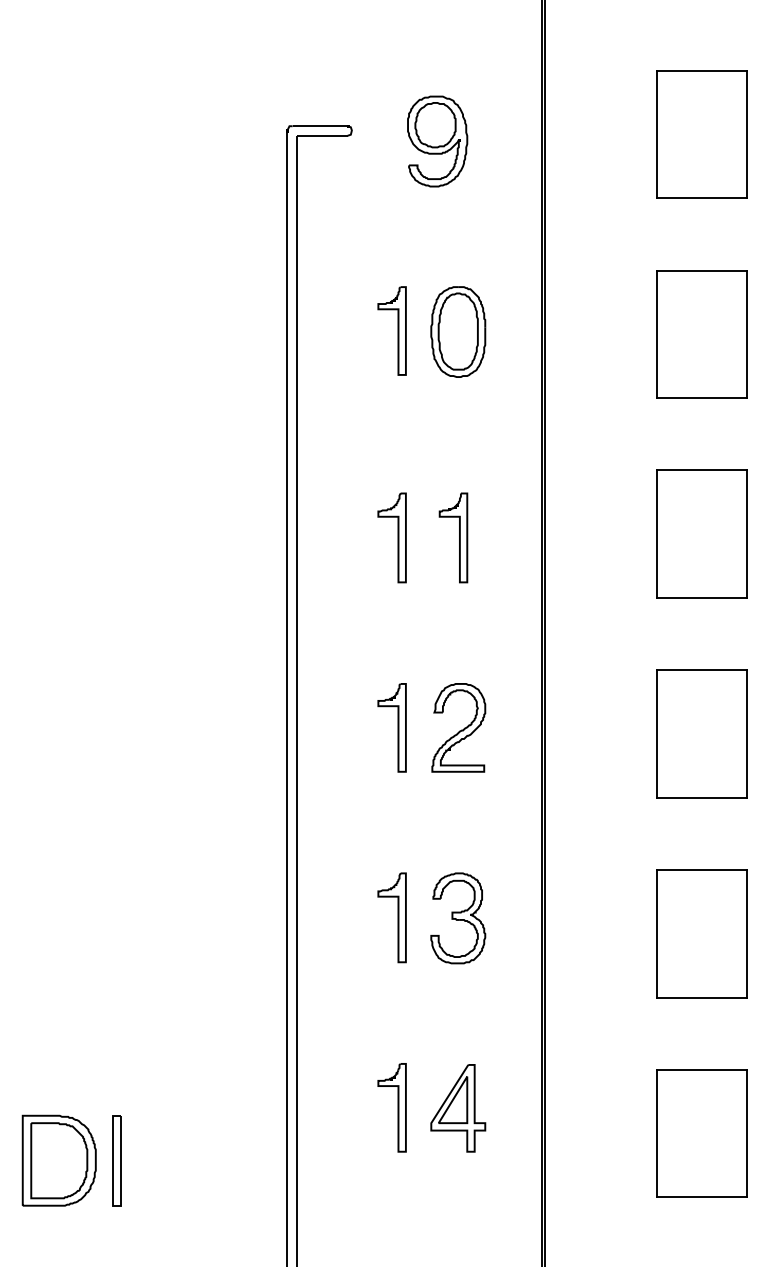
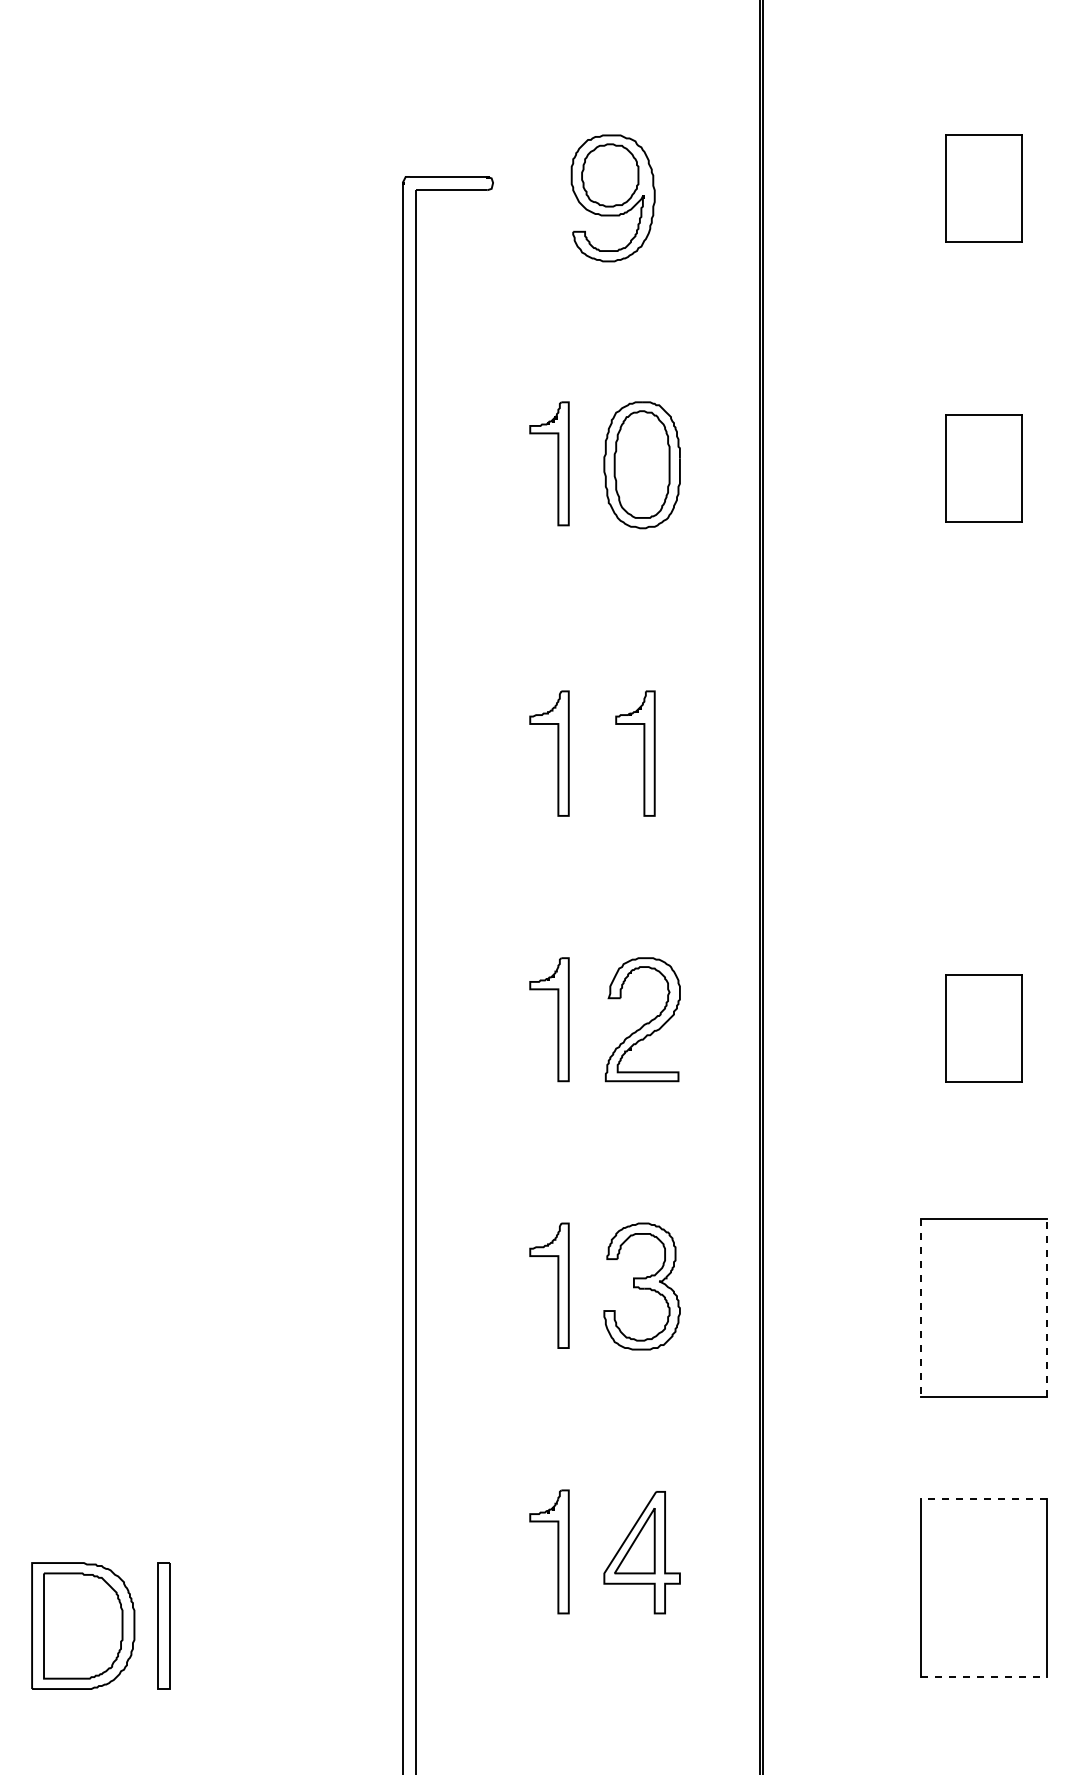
part: (701, 134) -> (983, 188), size x0.6
part: (701, 334) -> (983, 468), size x0.6
part: (701, 534) -> (983, 748), removed
part: (701, 733) -> (983, 1027), size x0.6
line: (746, 933) -> (1046, 1307), solid -> dashed
line: (656, 934) -> (920, 1308), solid -> dashed
line: (701, 1069) -> (983, 1498), solid -> dashed
line: (701, 1197) -> (983, 1677), solid -> dashed

